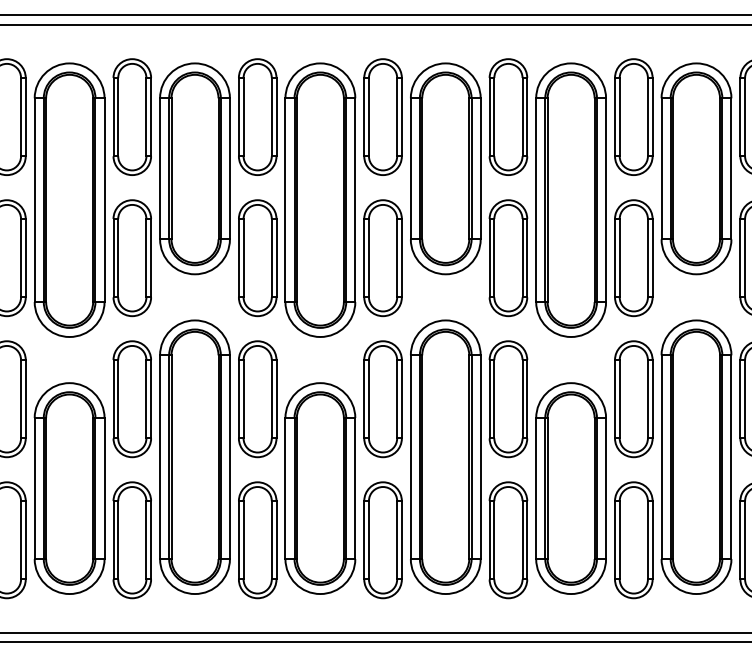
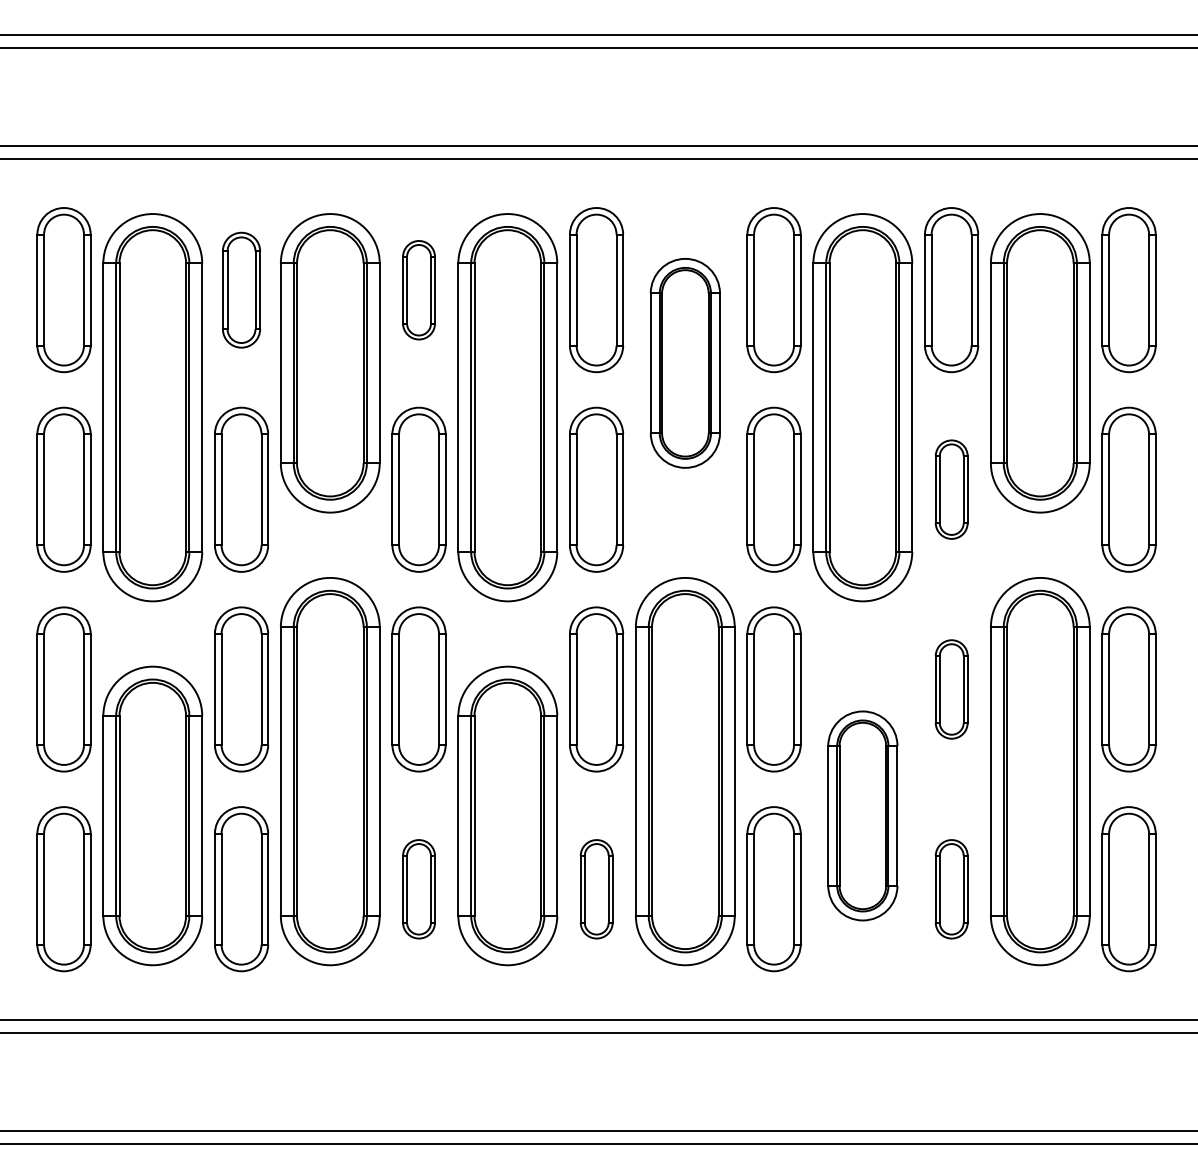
part: (132, 117) -> (241, 290), size x0.7
part: (257, 117) -> (418, 290), size x0.6
part: (445, 168) -> (685, 363), size x0.7
part: (633, 257) -> (951, 489), size x0.6
part: (633, 399) -> (951, 689), size x0.6
part: (570, 488) -> (862, 815), size x0.7
part: (257, 540) -> (418, 889), size x0.6
part: (383, 540) -> (596, 889), size x0.6
part: (633, 540) -> (951, 889), size x0.6

